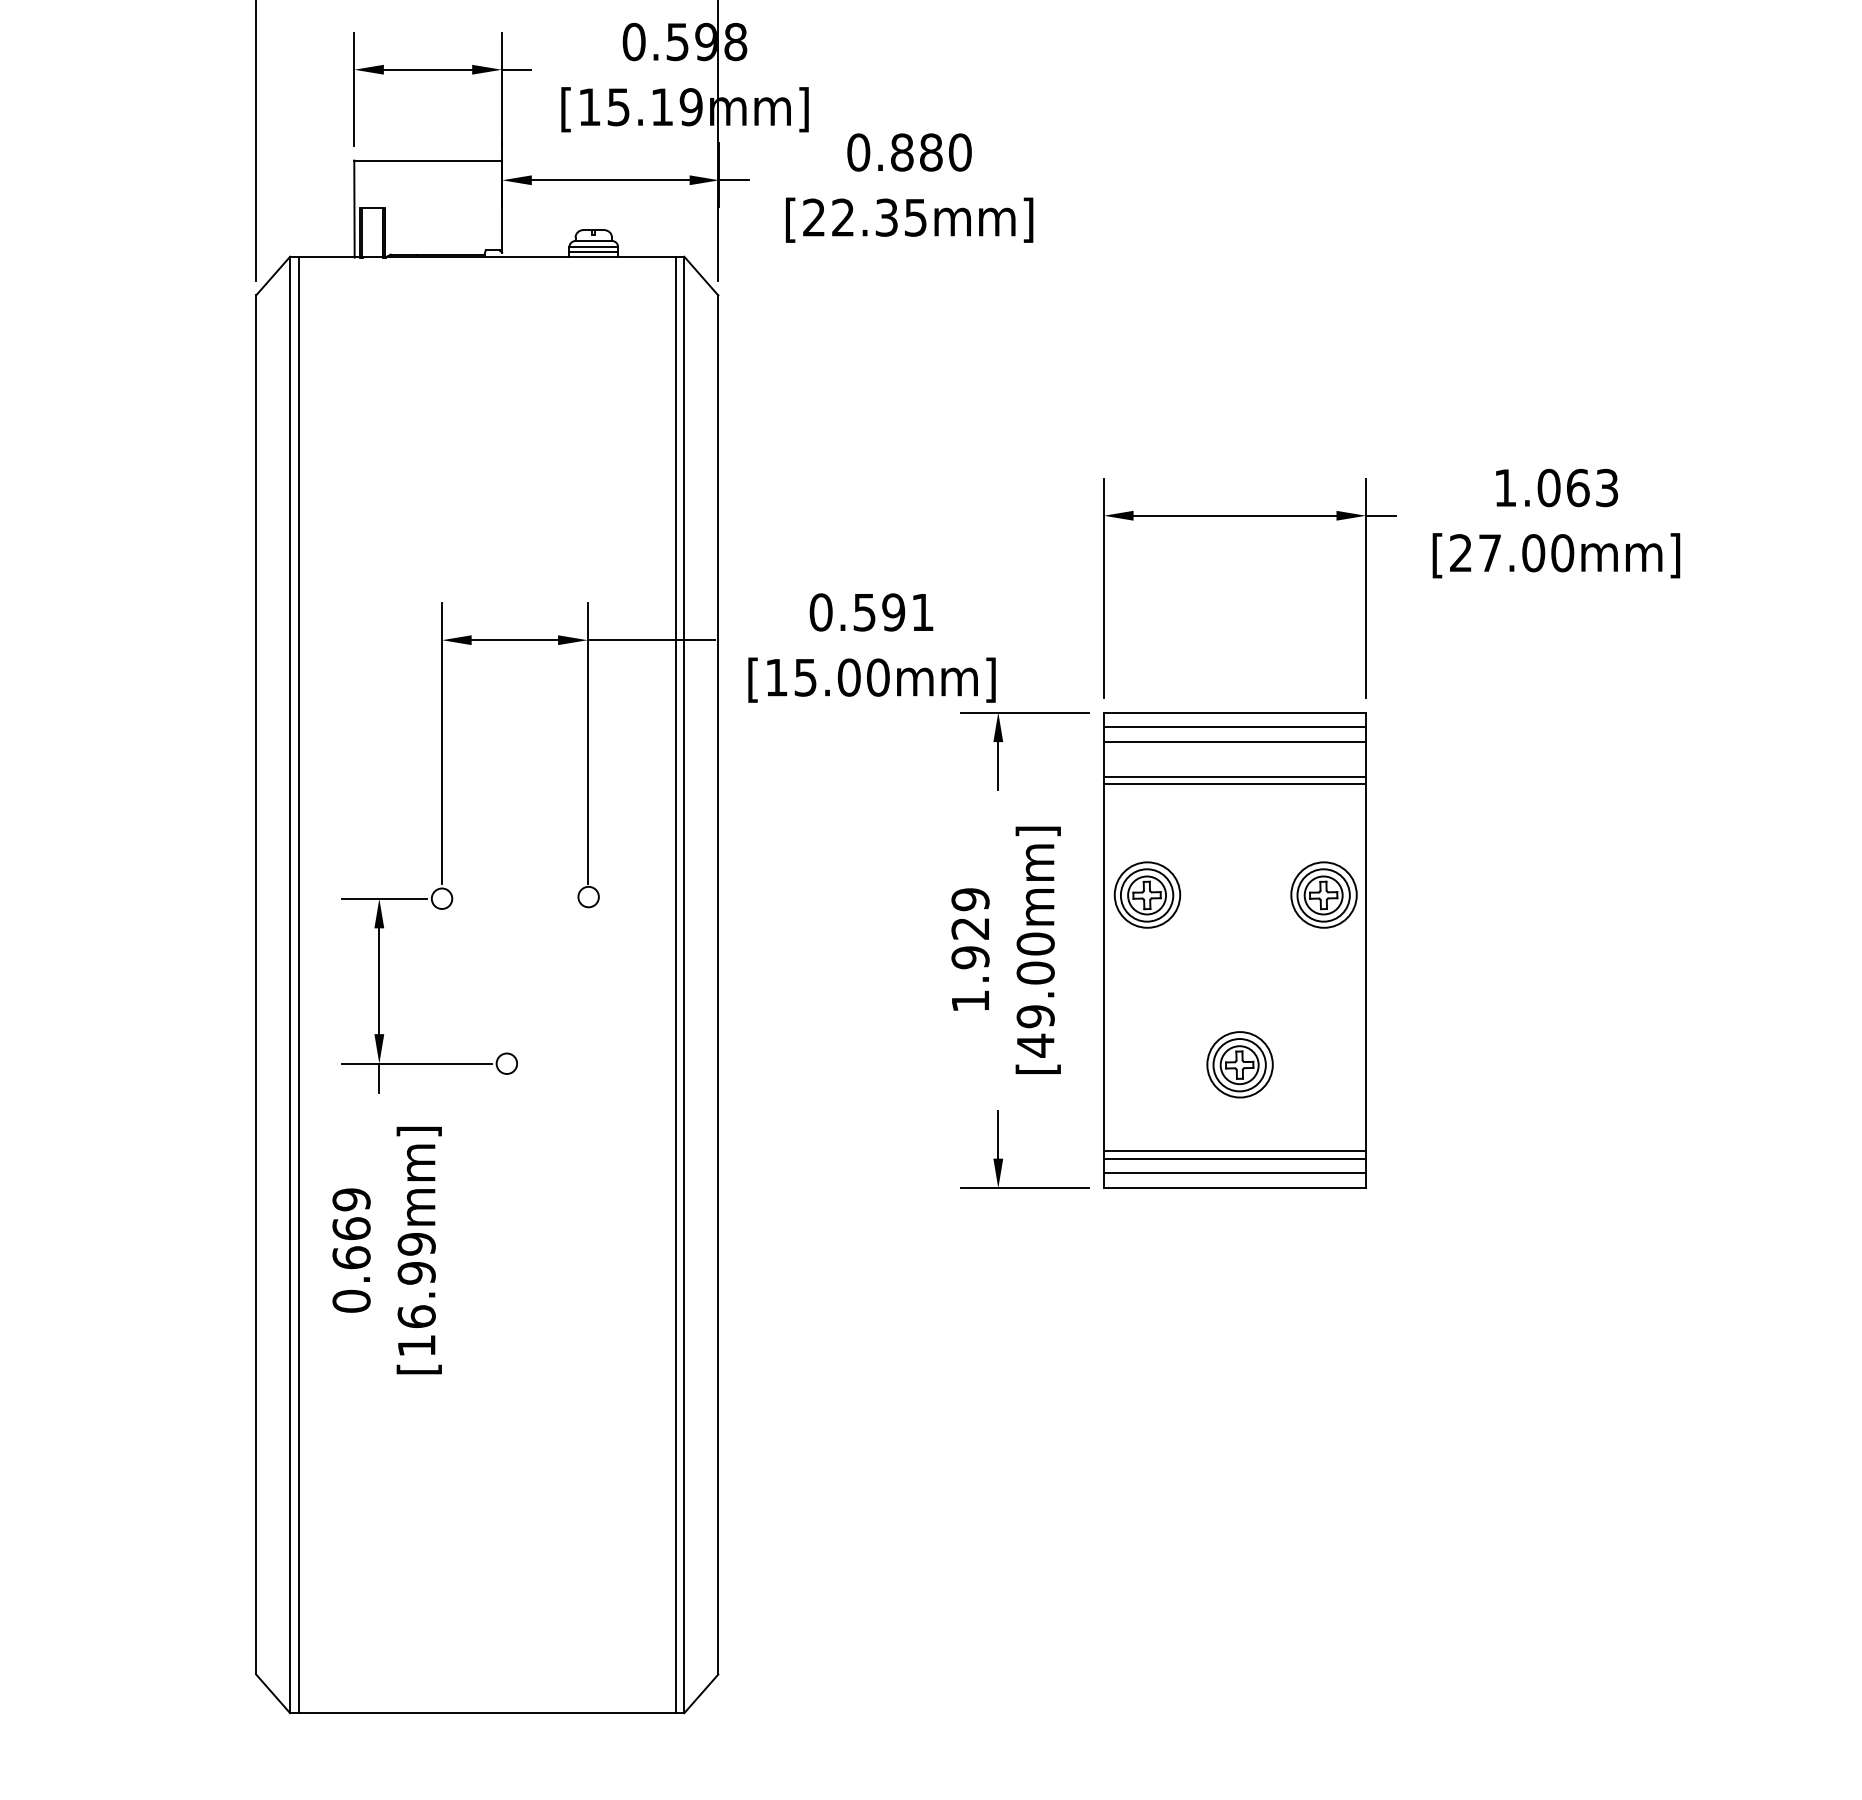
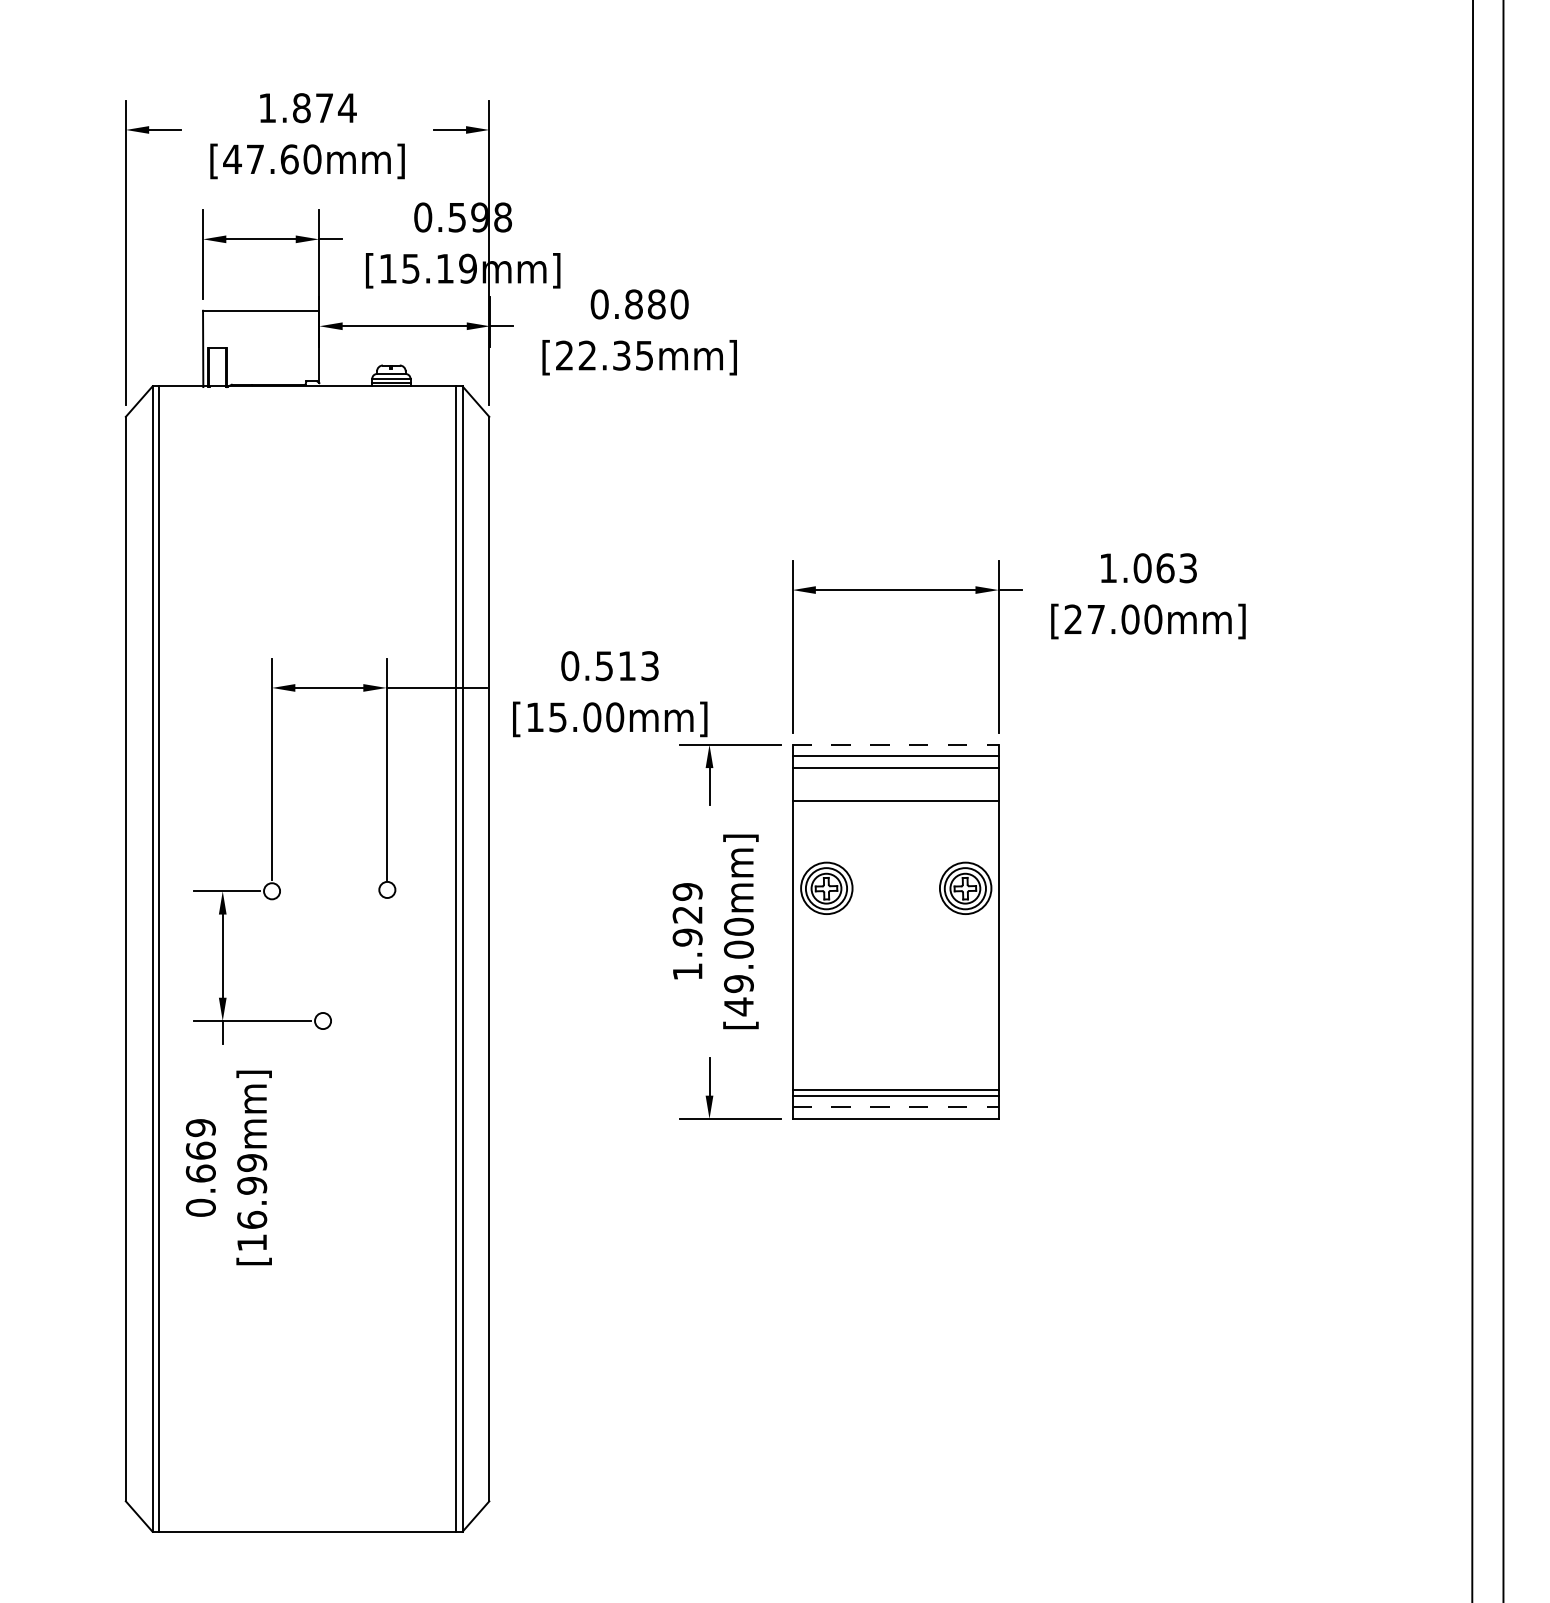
text: (908, 612) -> (638, 666), 0.591 -> 0.513
line: (1236, 712) -> (896, 744), solid -> dashed
line: (1234, 776) -> (895, 795), removed
part: (1239, 1064) -> (899, 1021), removed
line: (1236, 1173) -> (896, 1107), solid -> dashed

